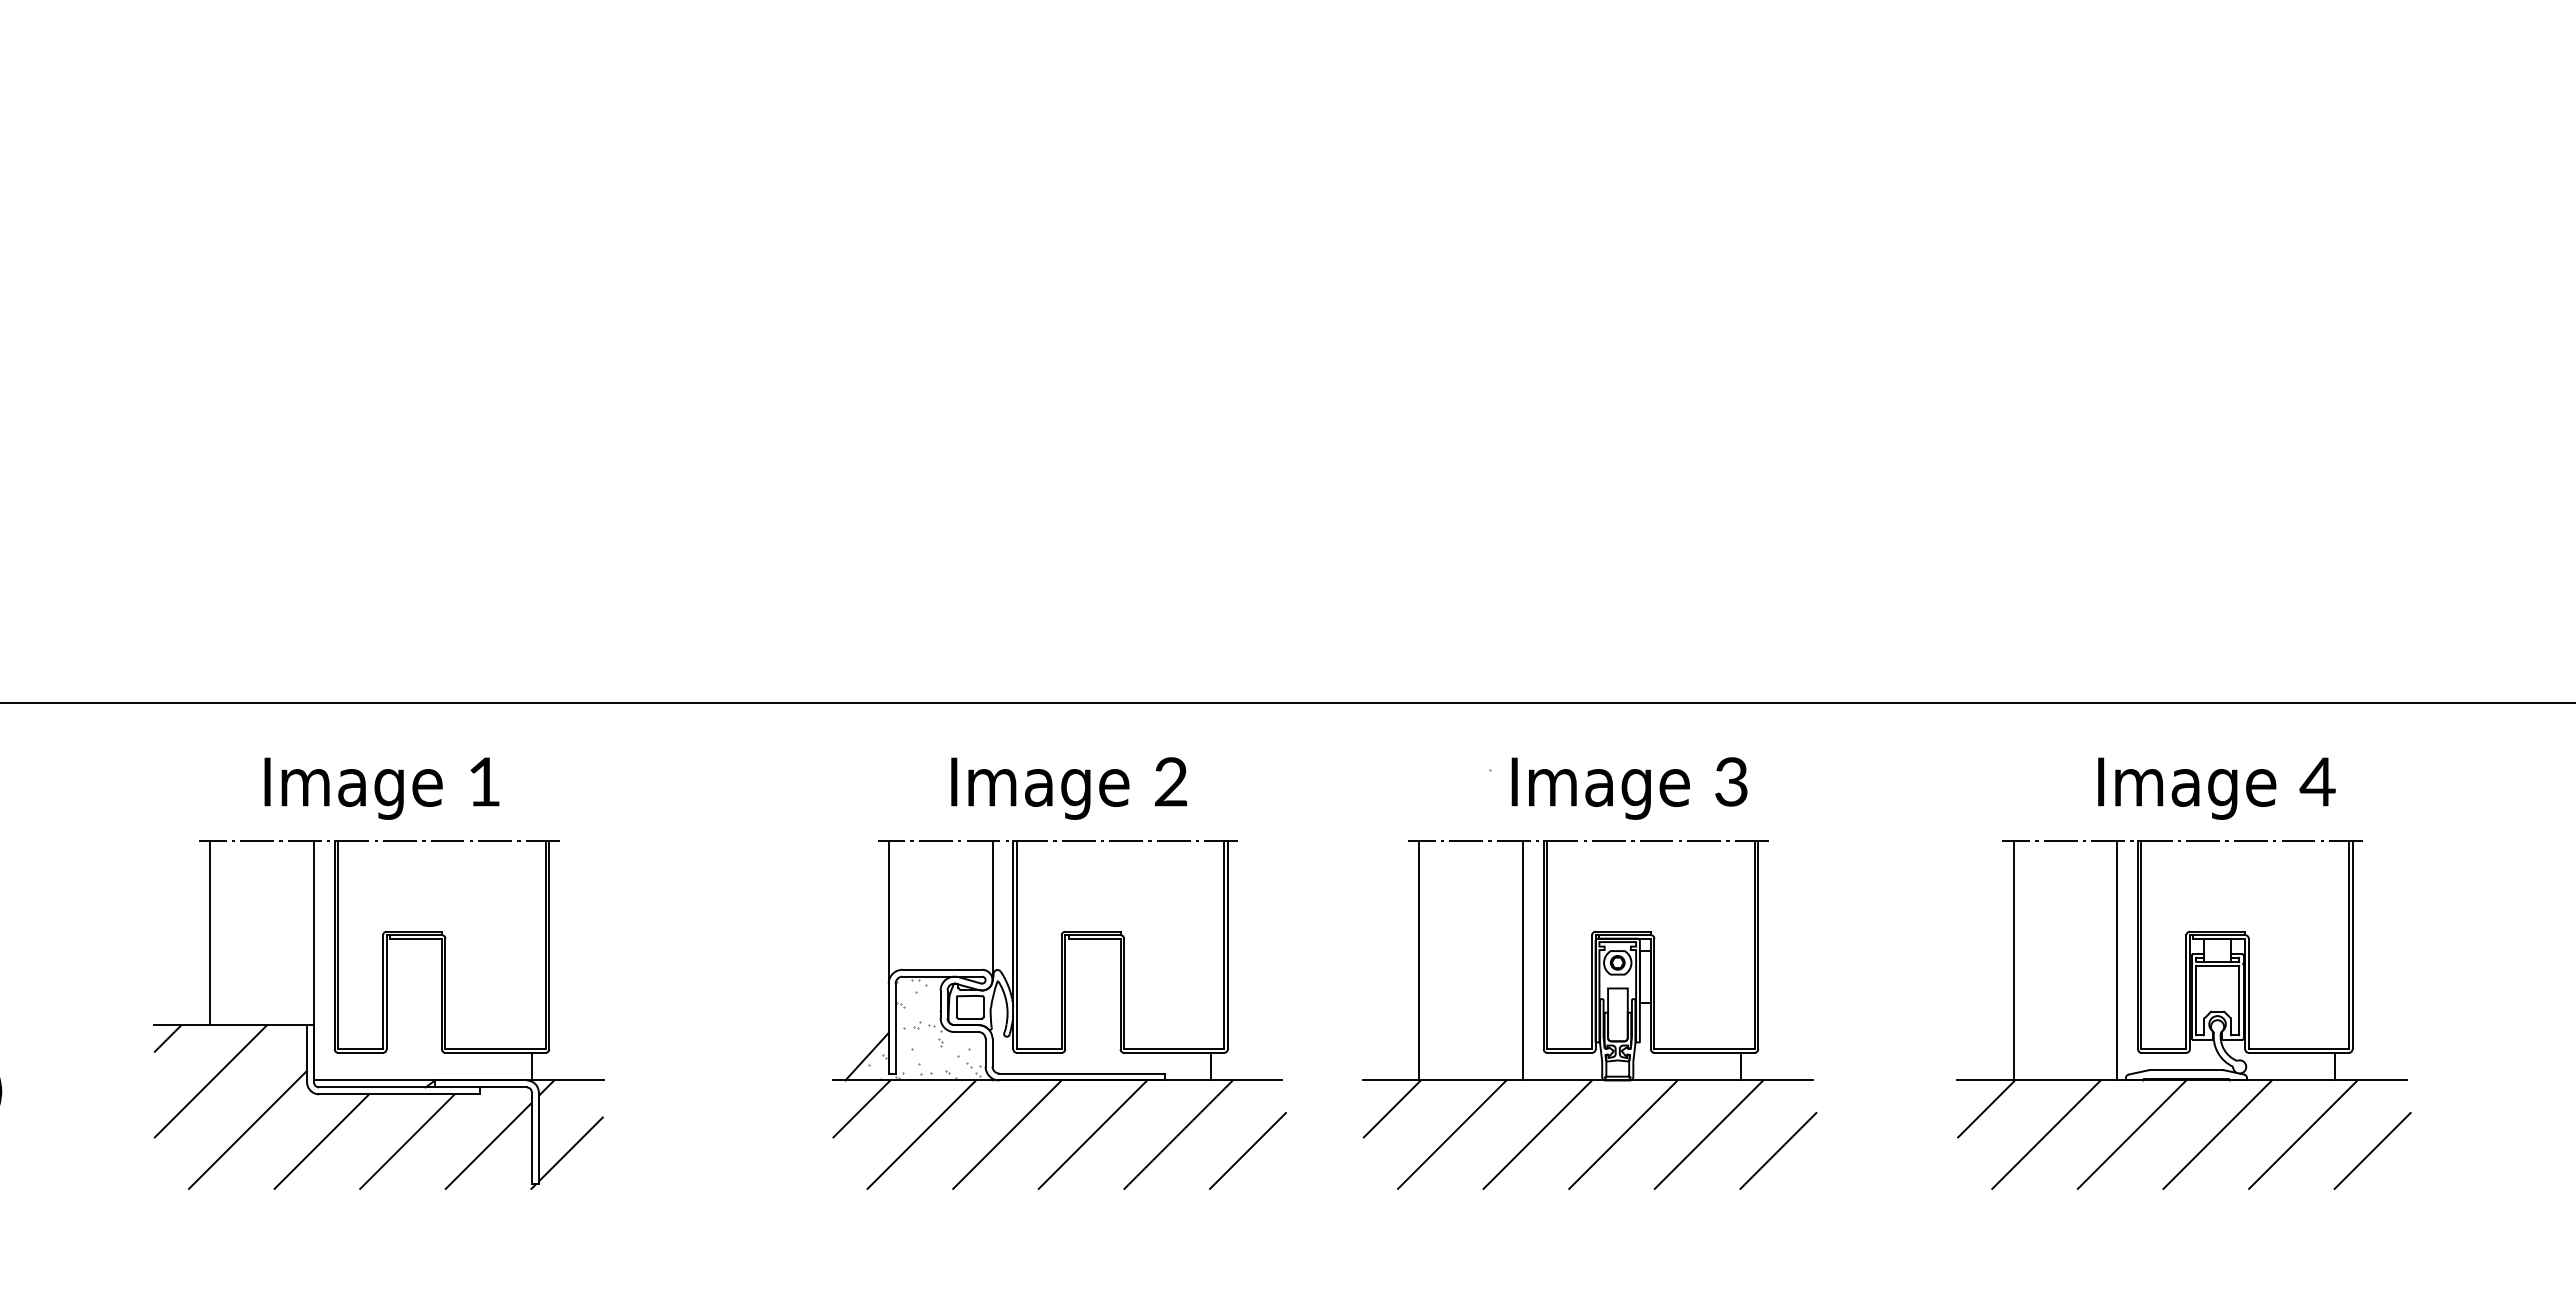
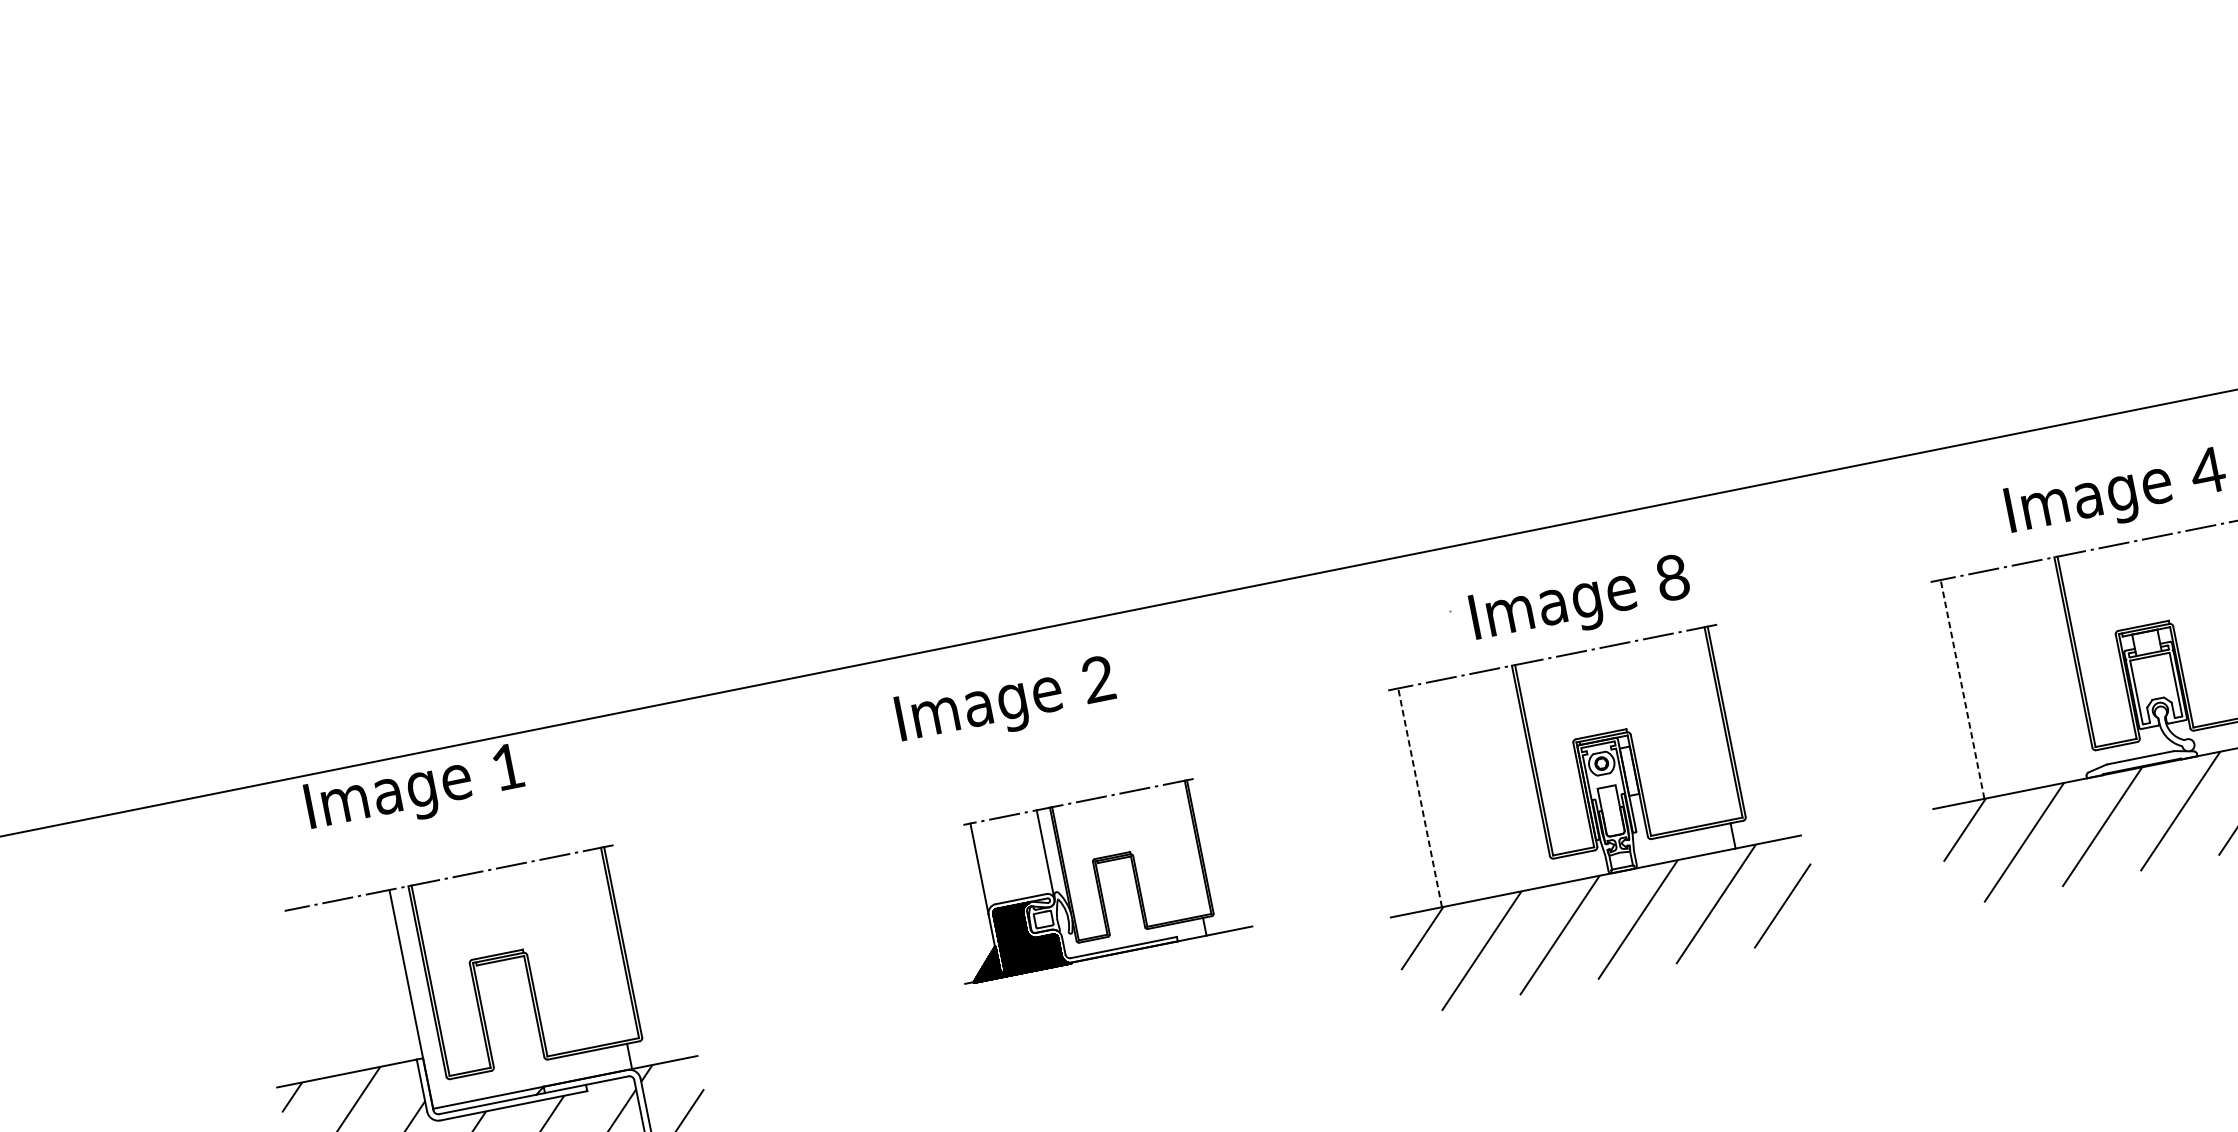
text: (1731, 781) -> (1672, 577), 3 -> 8
text: (381, 788) -> (414, 791), moved
text: (1069, 788) -> (1006, 703), moved
line: (210, 932) -> (311, 992), removed
line: (1419, 960) -> (1420, 797), solid -> dashed
line: (1522, 960) -> (1514, 778), removed
line: (2013, 960) -> (1962, 689), solid -> dashed
line: (2117, 960) -> (2057, 670), removed
part: (1059, 1014) -> (1101, 912), size x0.7

